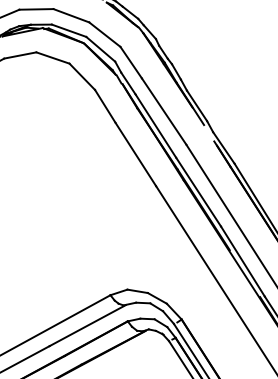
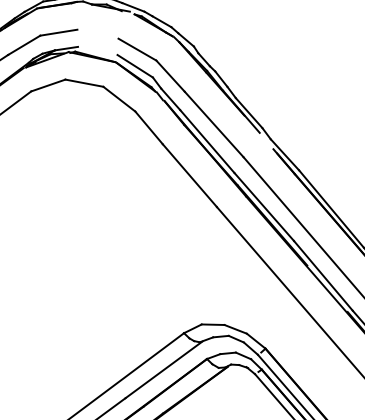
line: (71, 15) -> (97, 33), removed
line: (68, 30) -> (97, 50), removed

